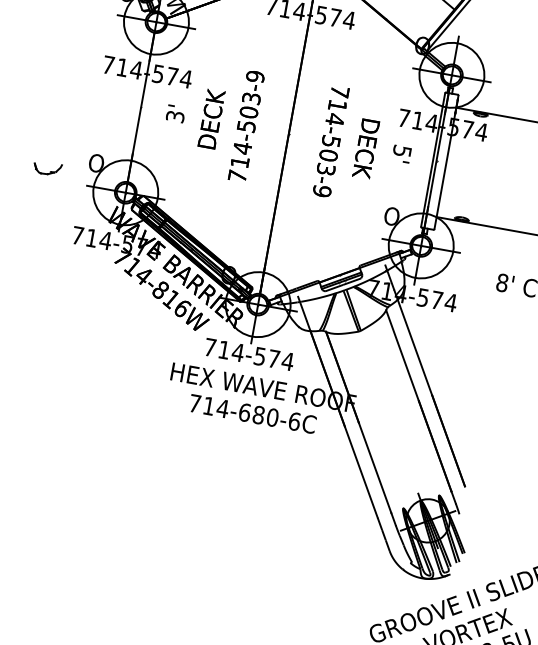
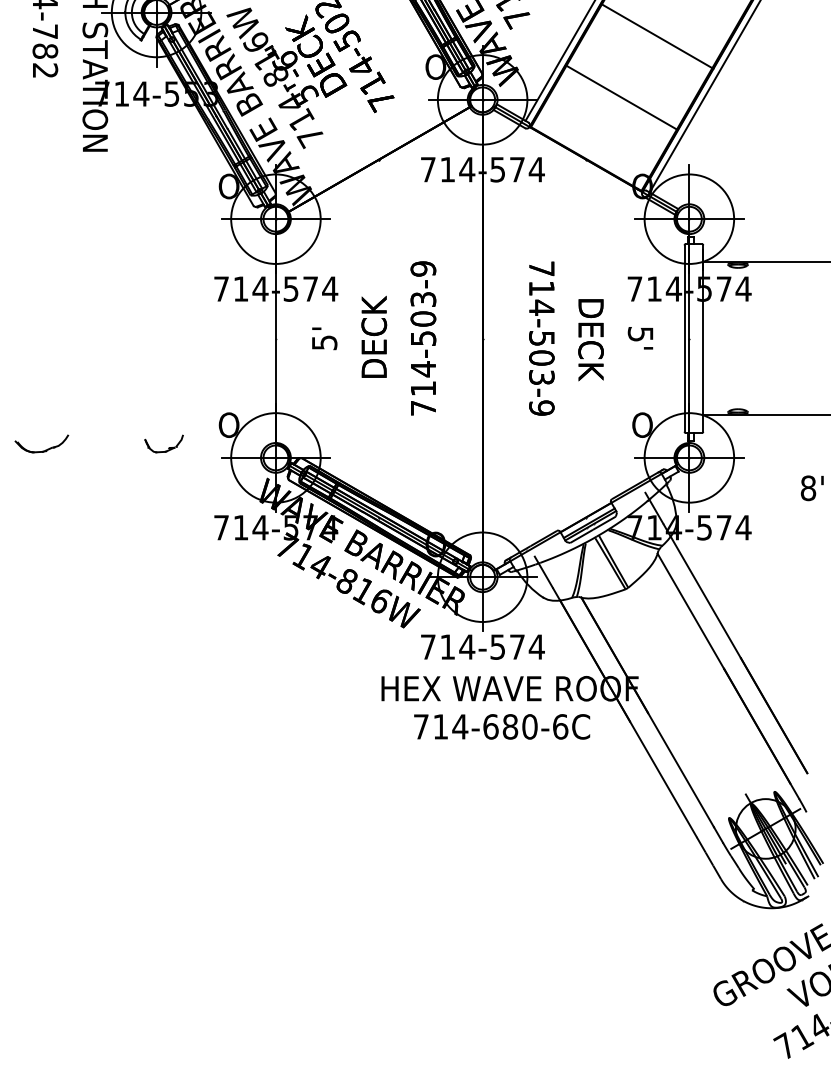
text: (174, 116) -> (323, 342), 3' -> 5'

